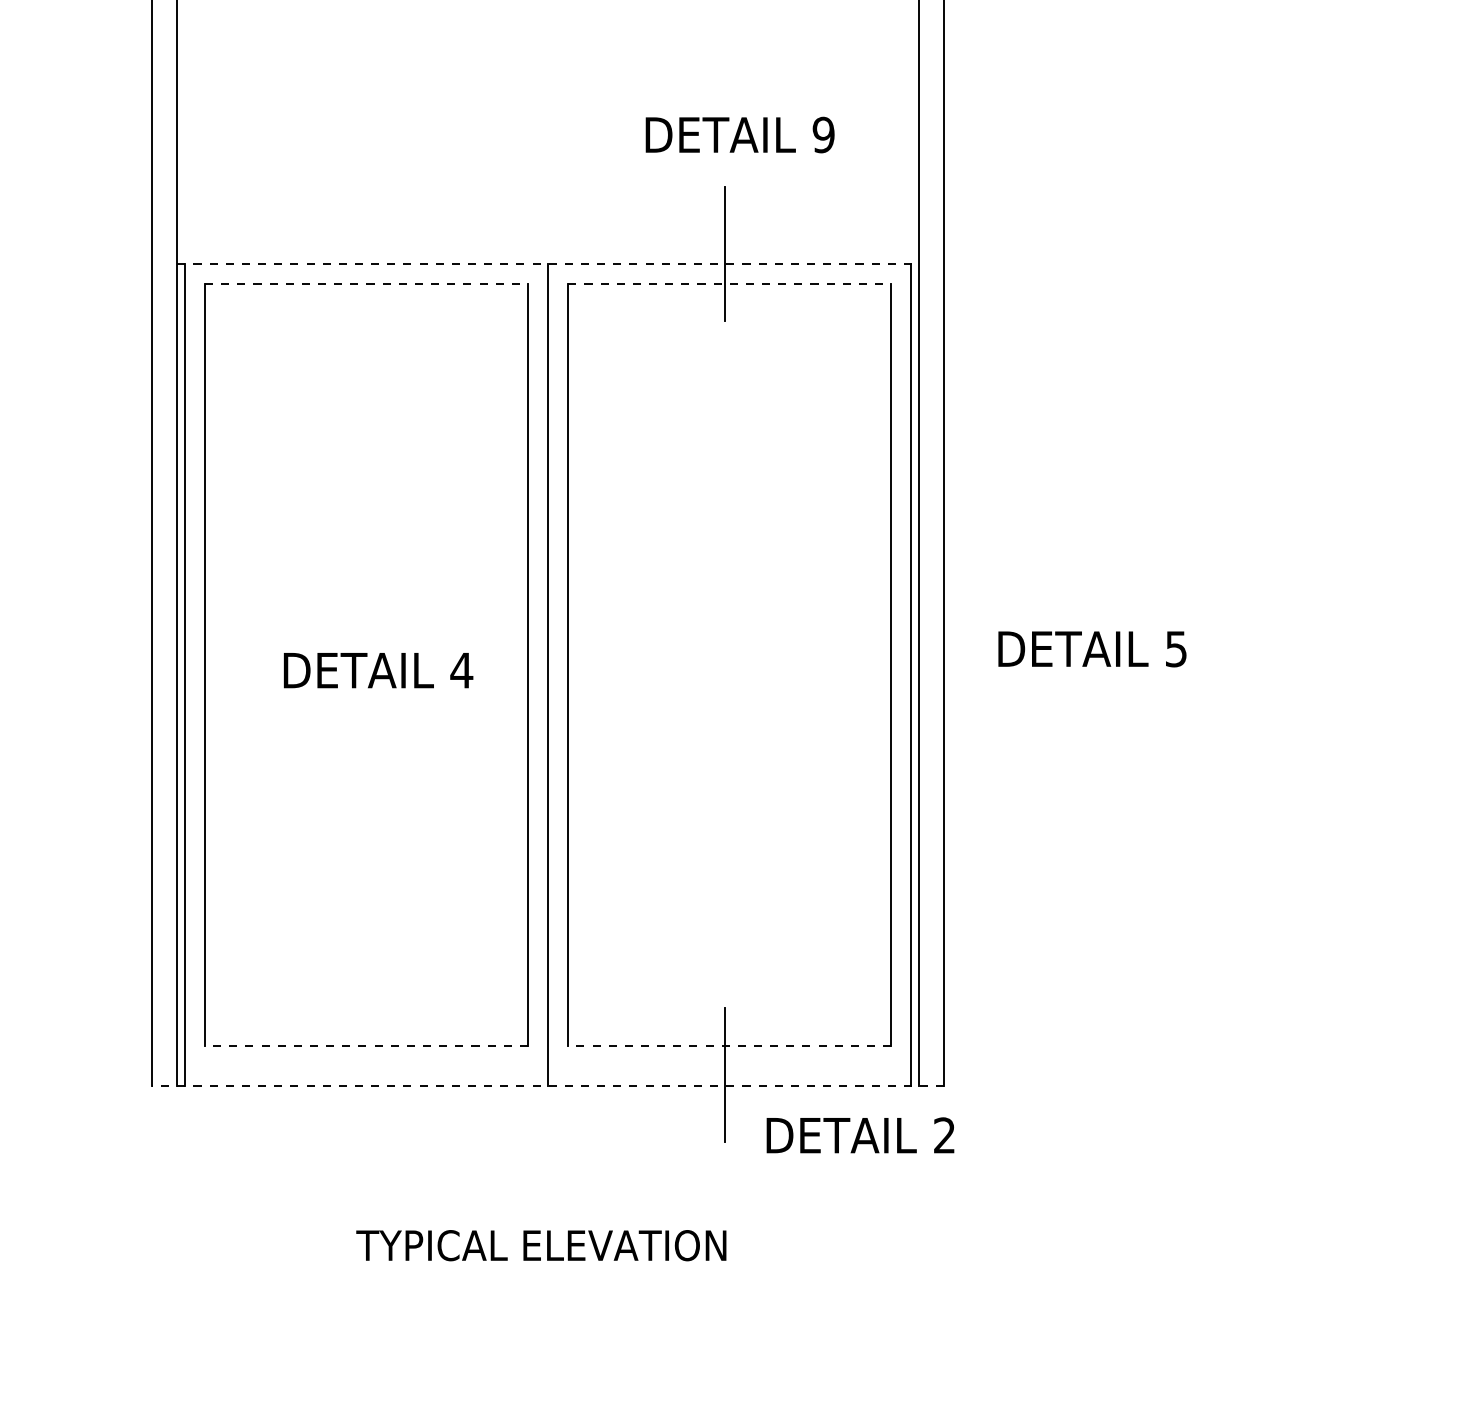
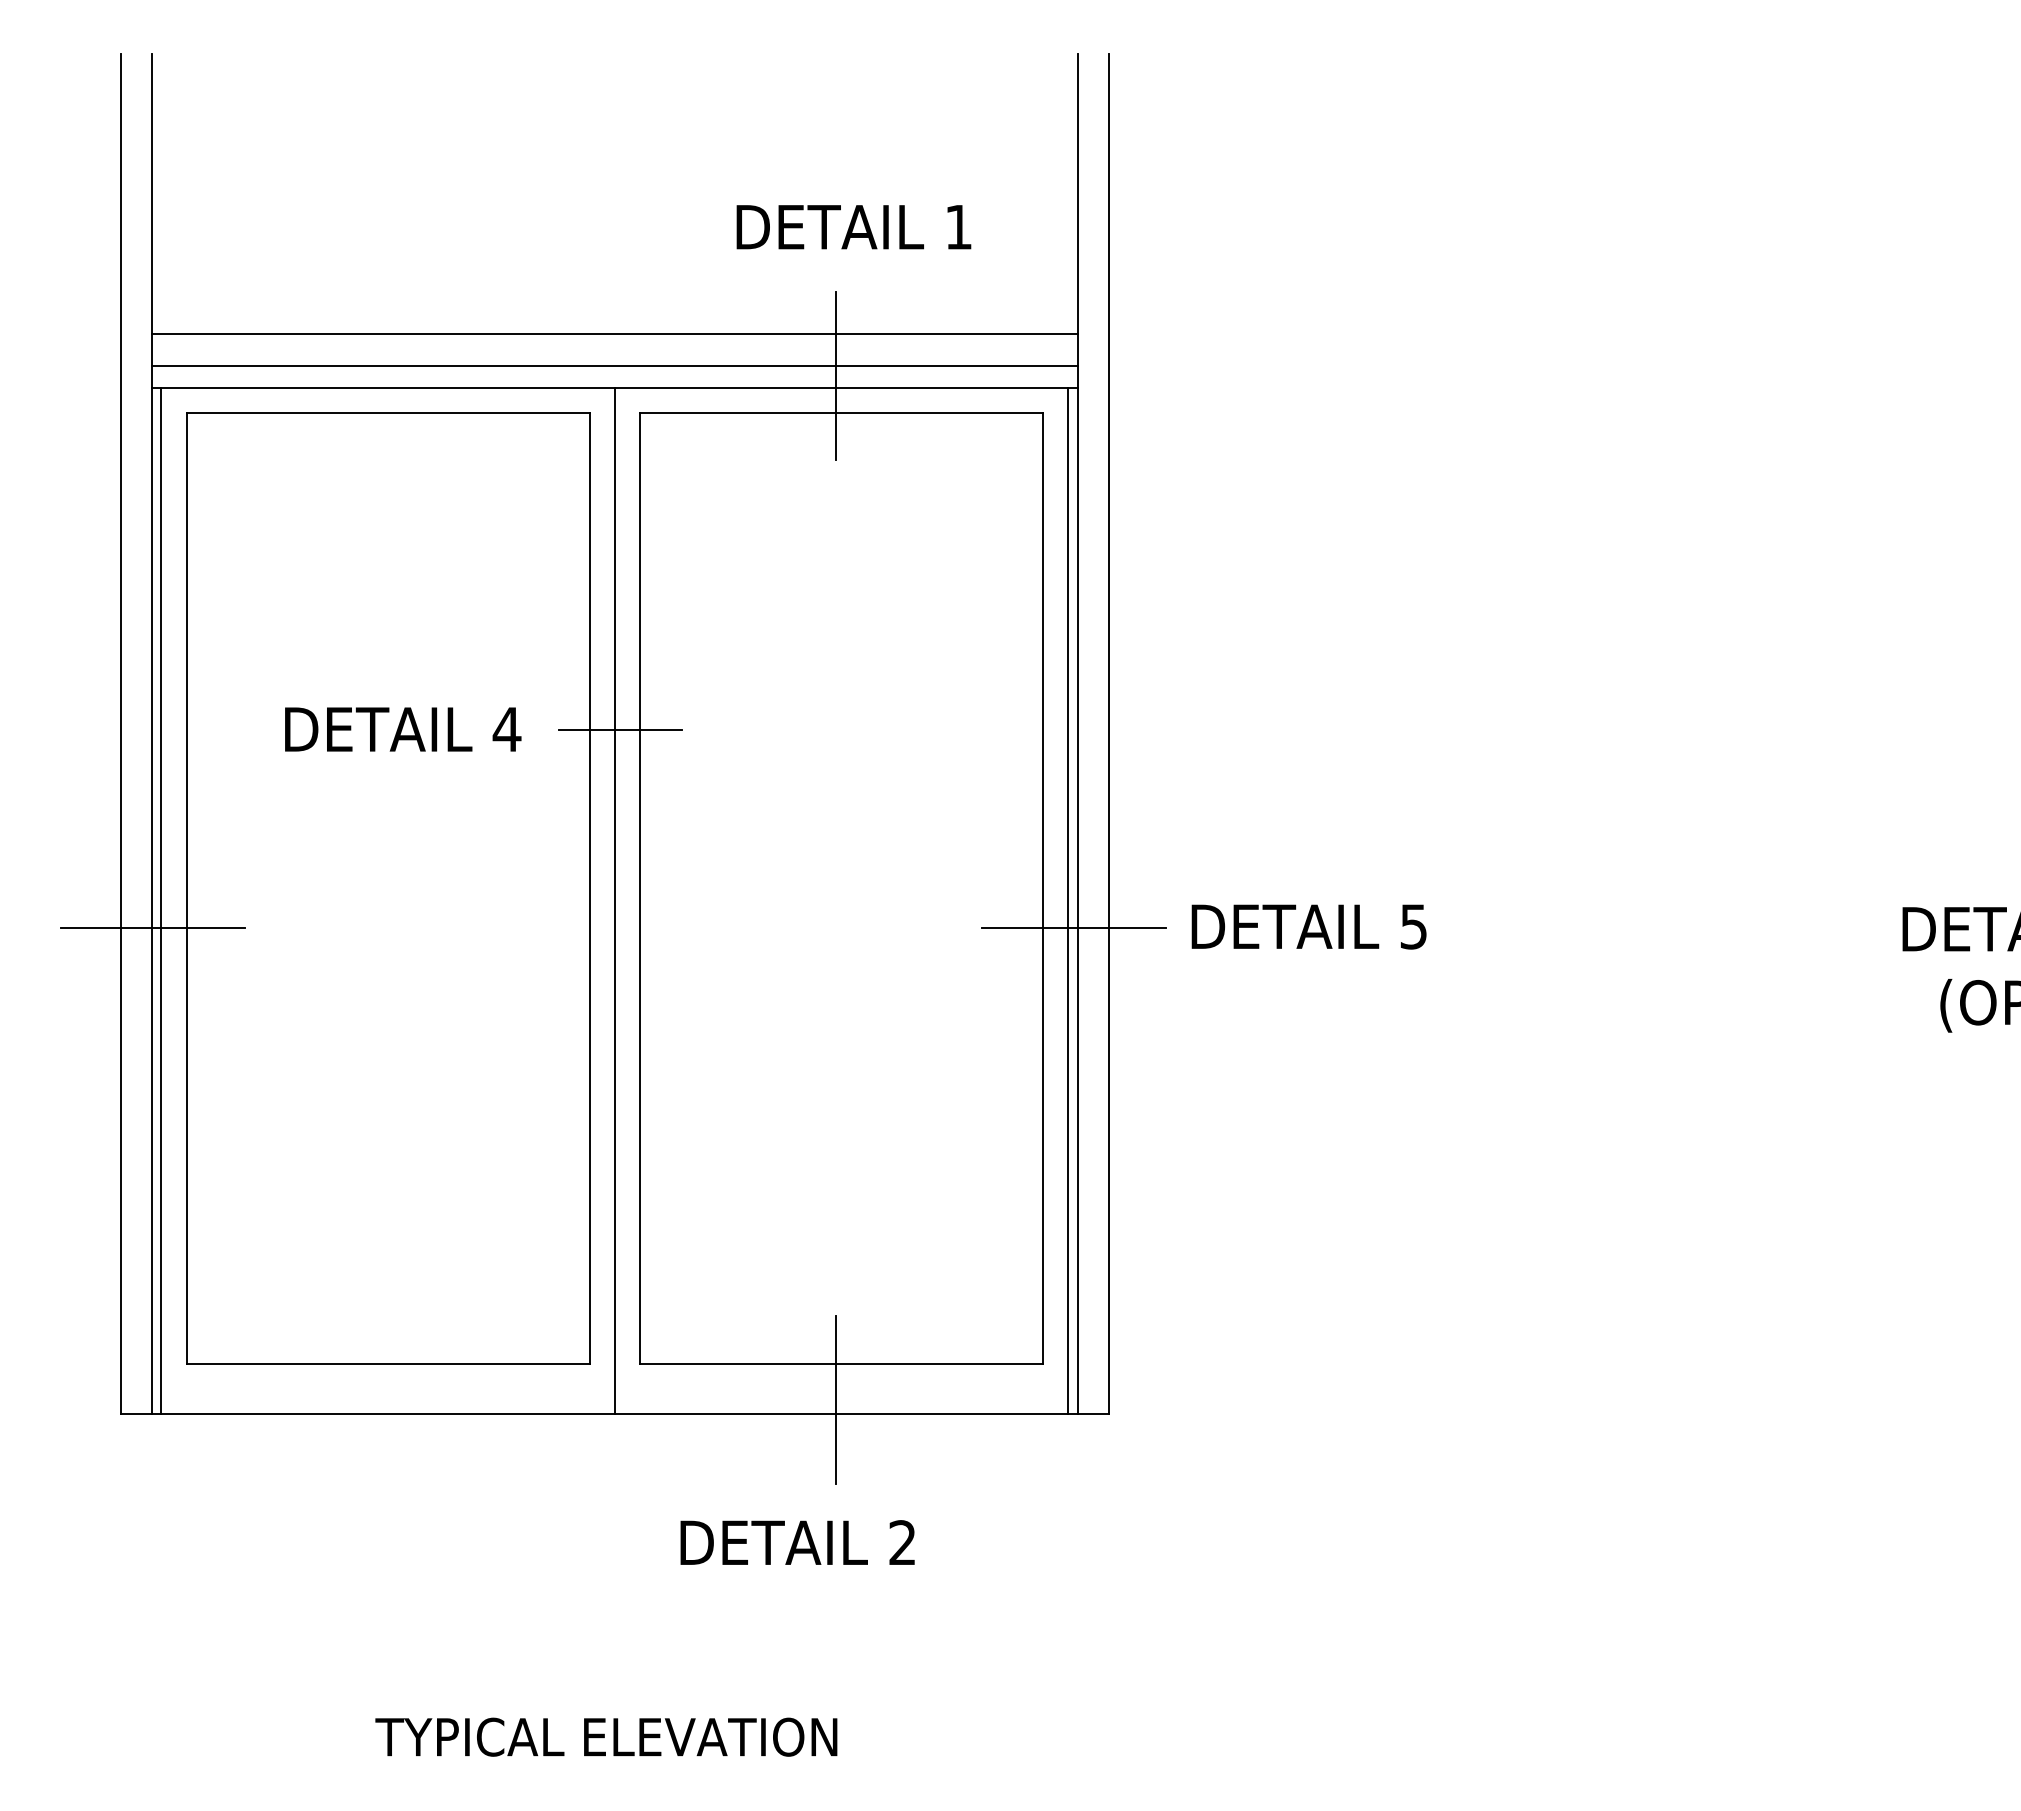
text: (823, 134) -> (958, 226), 9 -> 1
line: (547, 221) -> (614, 334), added
line: (547, 245) -> (614, 365), added
line: (547, 263) -> (614, 387), dashed -> solid
line: (366, 284) -> (388, 413), dashed -> solid
line: (730, 284) -> (842, 413), dashed -> solid
line: (552, 537) -> (620, 729), added
text: (1091, 648) -> (1308, 926), moved
text: (378, 670) -> (403, 729), moved
line: (177, 696) -> (152, 928), added
line: (915, 696) -> (1073, 928), added
line: (365, 1045) -> (387, 1363), dashed -> solid
line: (729, 1045) -> (841, 1363), dashed -> solid
line: (547, 1086) -> (614, 1414), dashed -> solid
text: (860, 1135) -> (797, 1542), moved
text: (541, 1245) -> (606, 1736), moved

